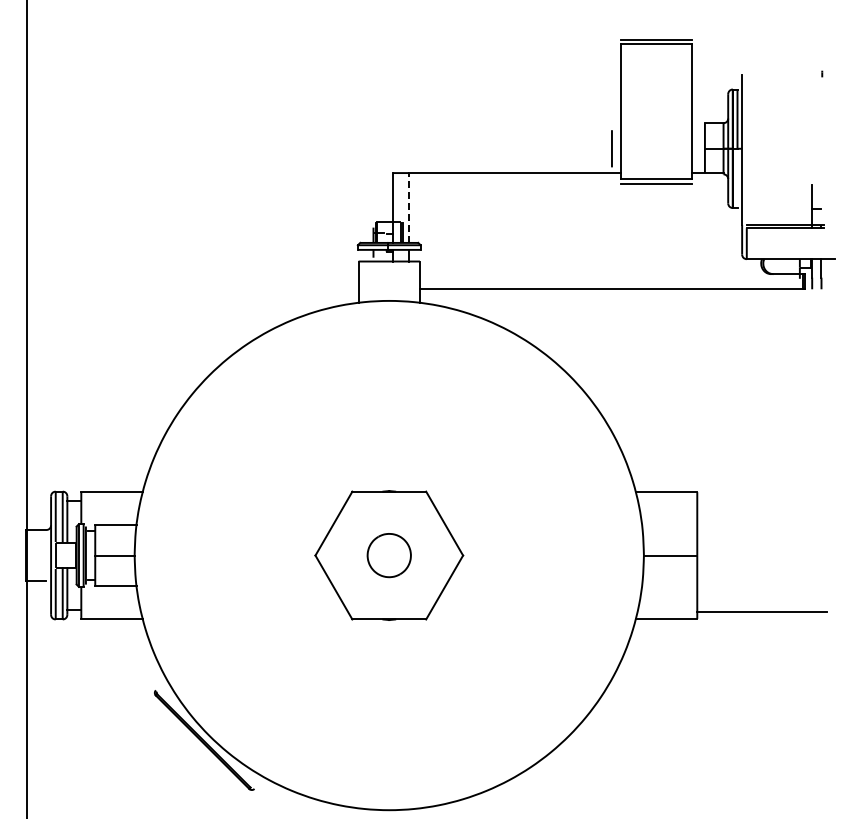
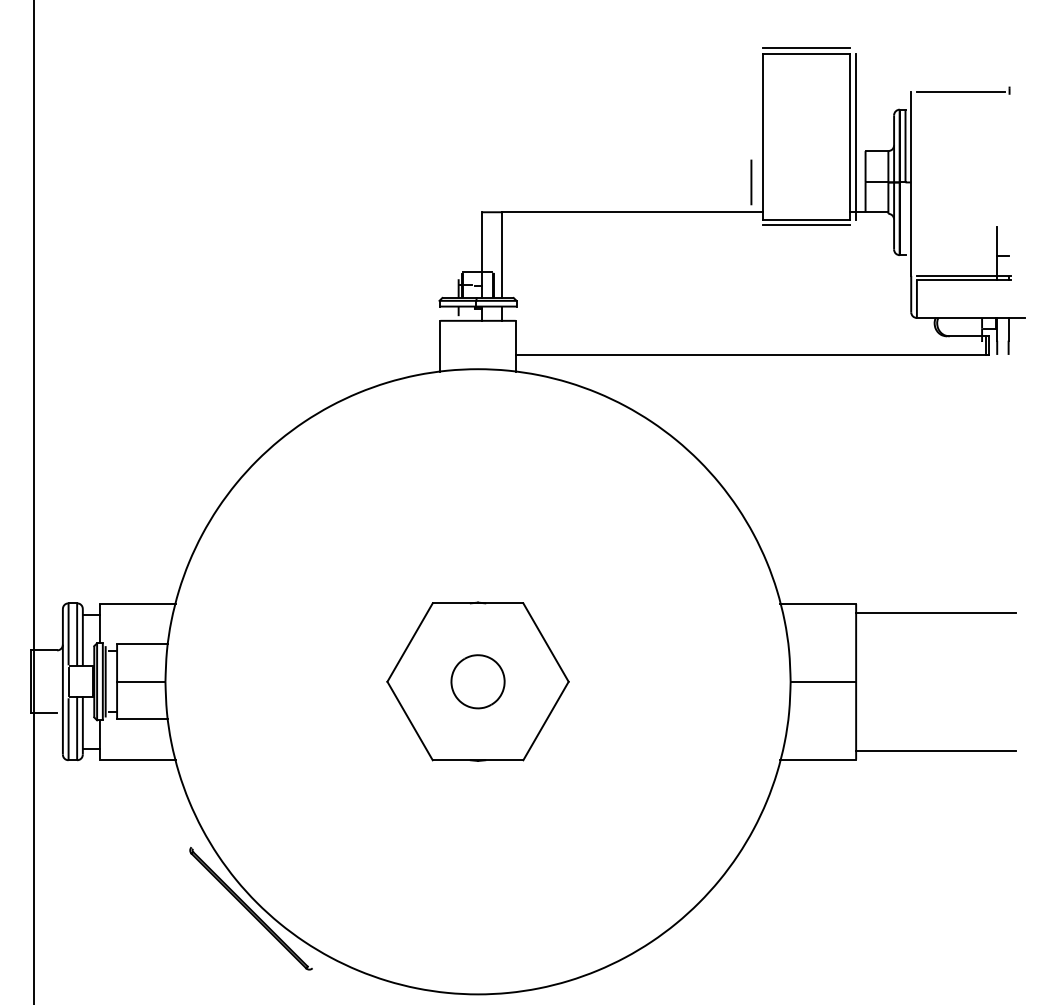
line: (782, 75) -> (960, 92), added
line: (696, 111) -> (855, 136), added
line: (408, 208) -> (501, 255), dashed -> solid
line: (762, 499) -> (936, 612), added

